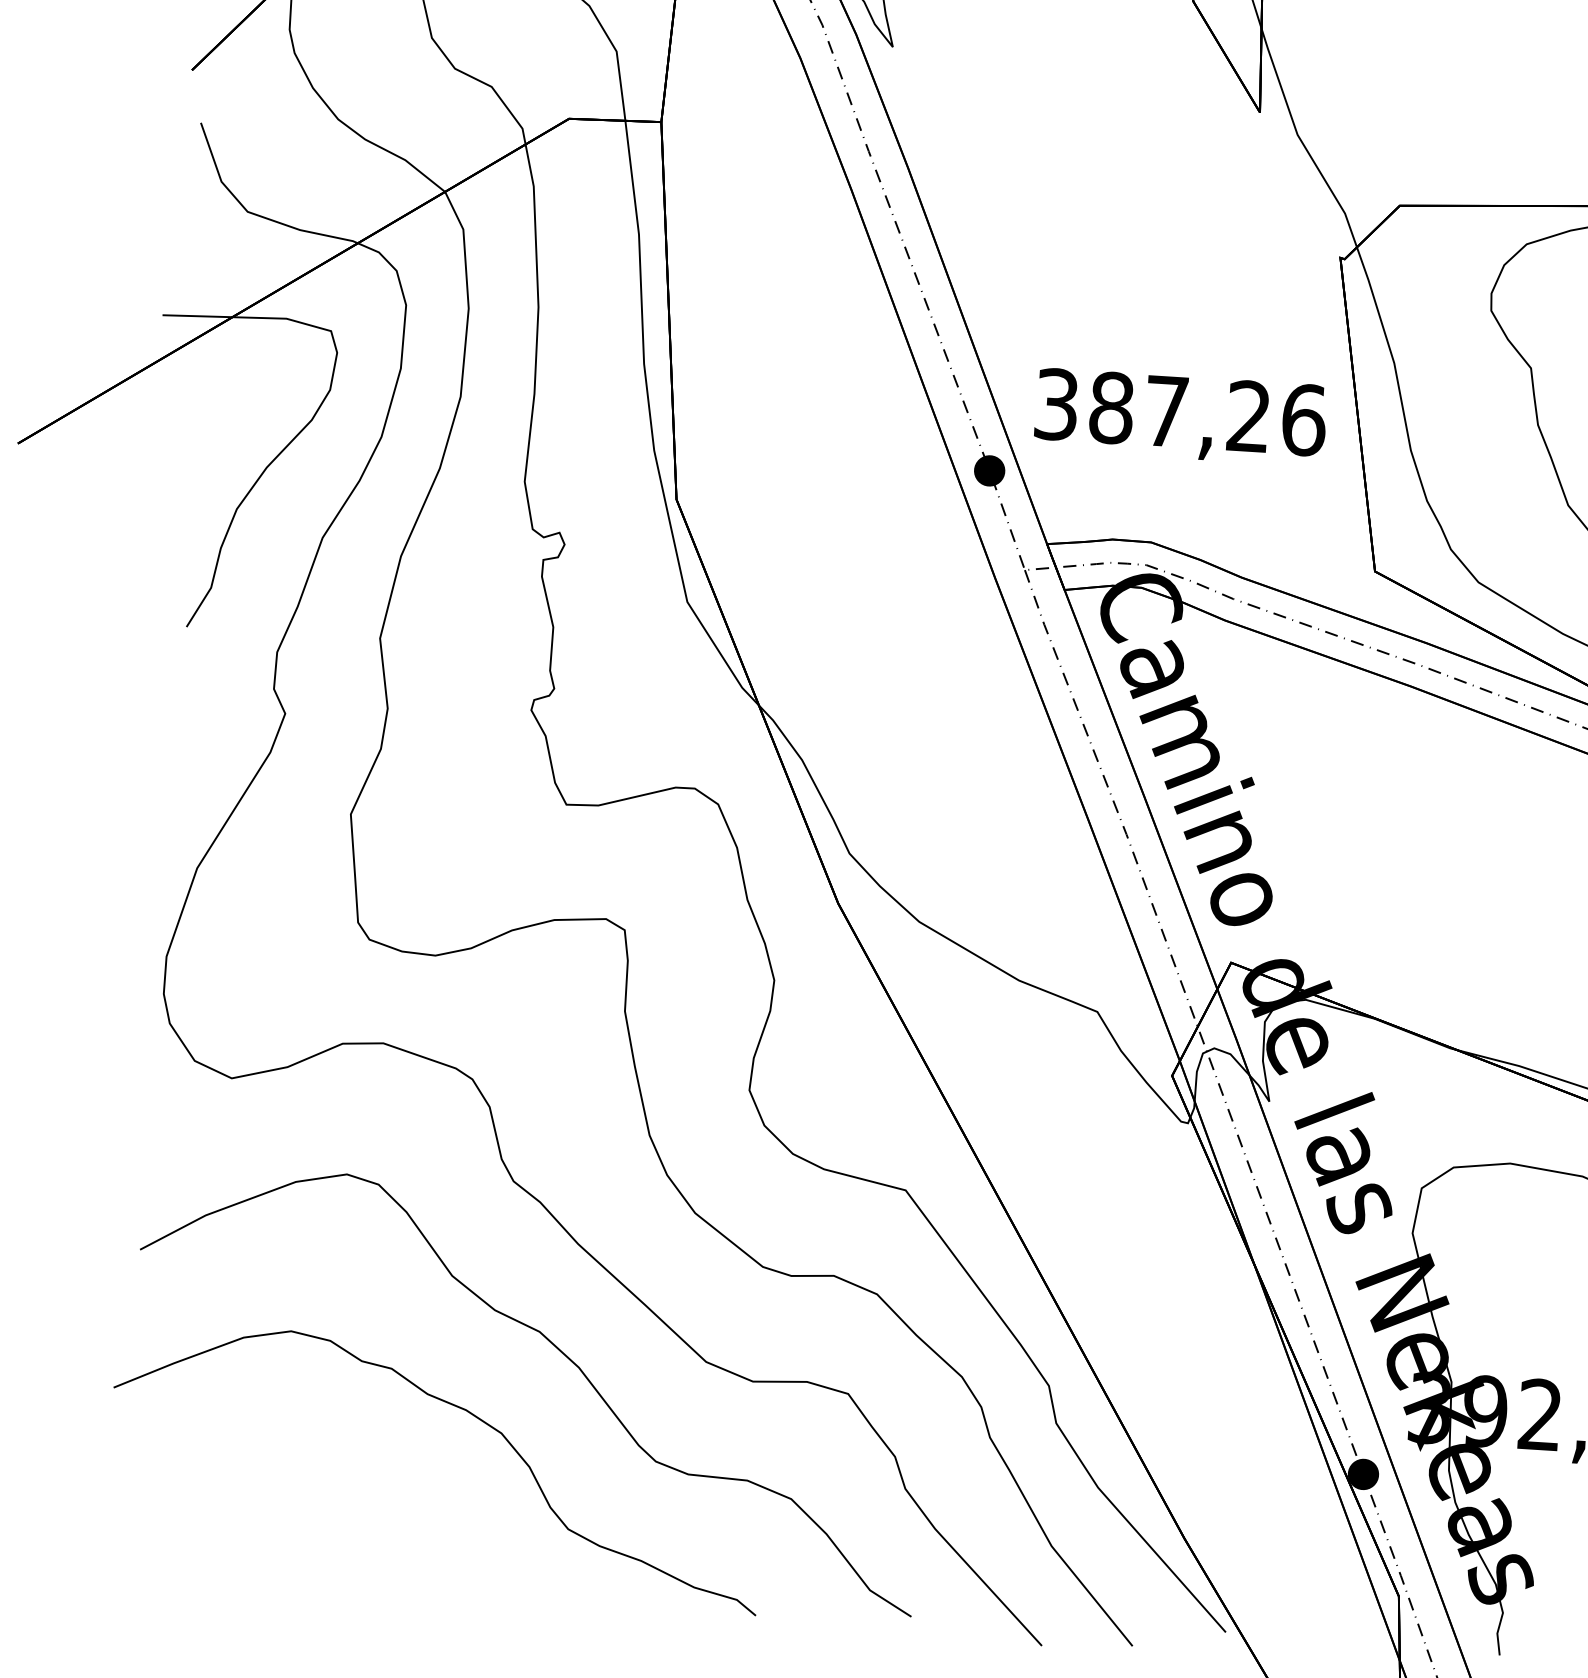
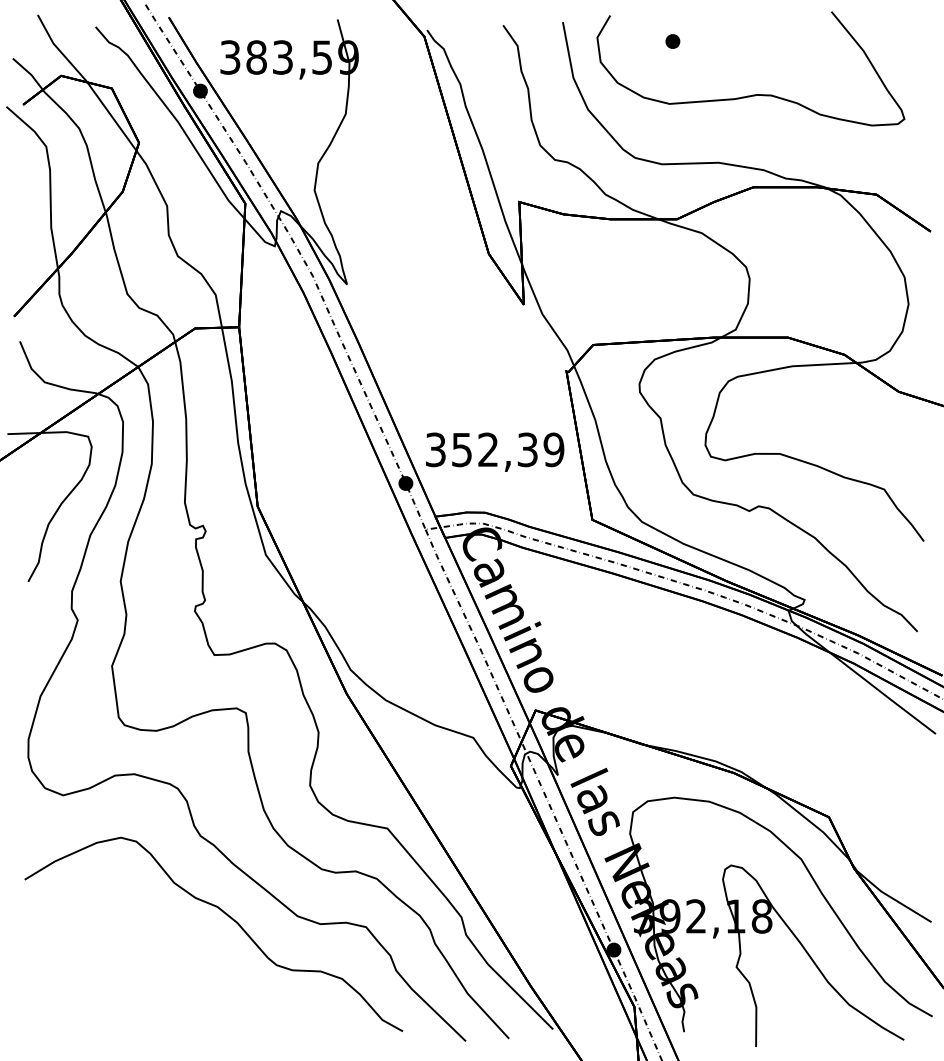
text: (1206, 413) -> (507, 449), 387,26 -> 352,39
curve: (459, 1410) -> (181, 946), removed

